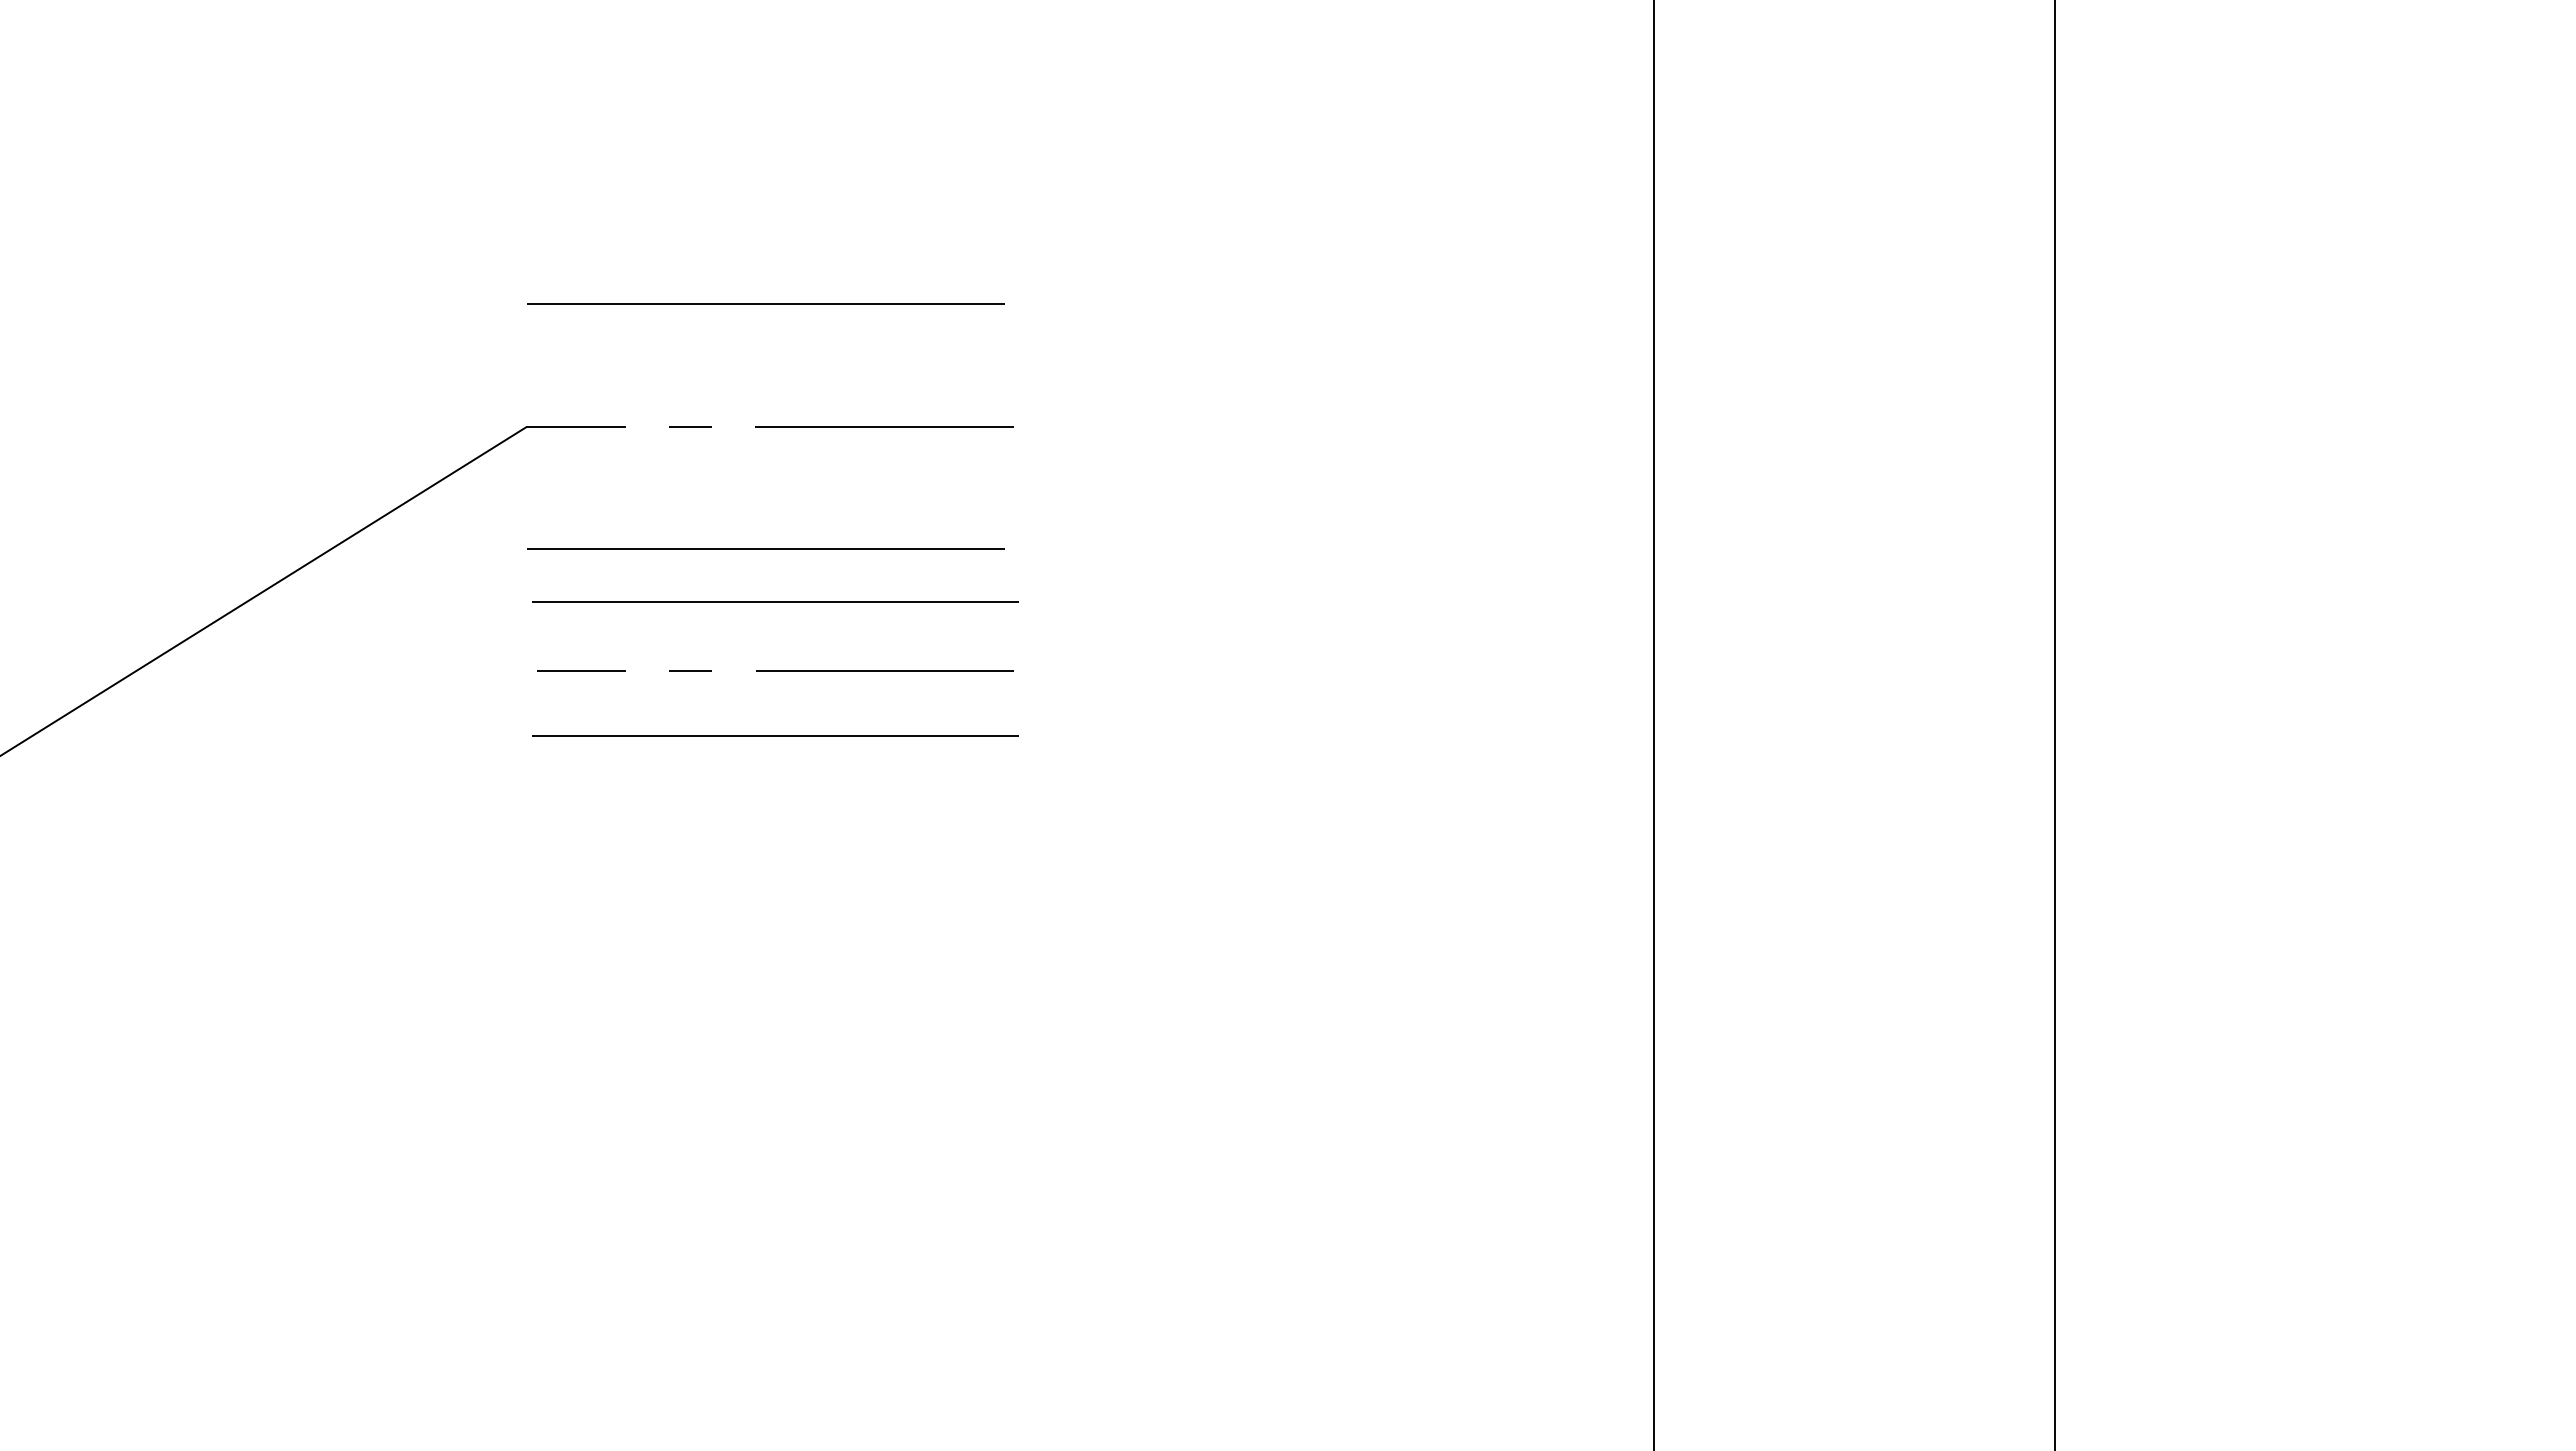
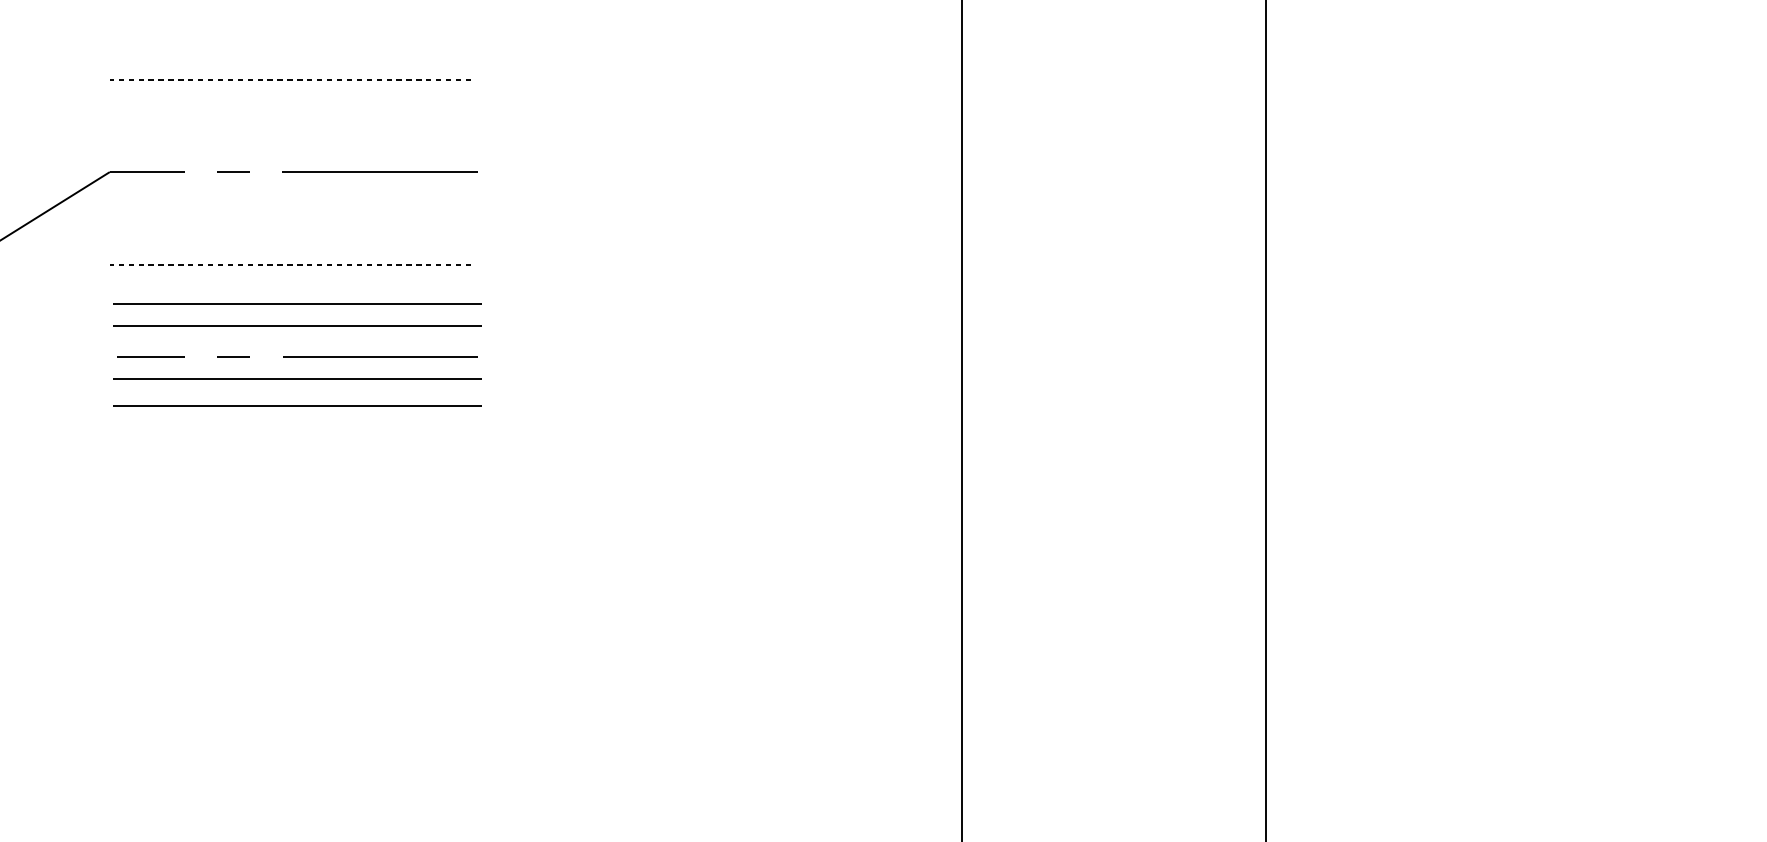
line: (766, 304) -> (290, 79), solid -> dashed
line: (766, 548) -> (290, 264), solid -> dashed
line: (775, 629) -> (297, 325), added
line: (775, 699) -> (297, 378), added

